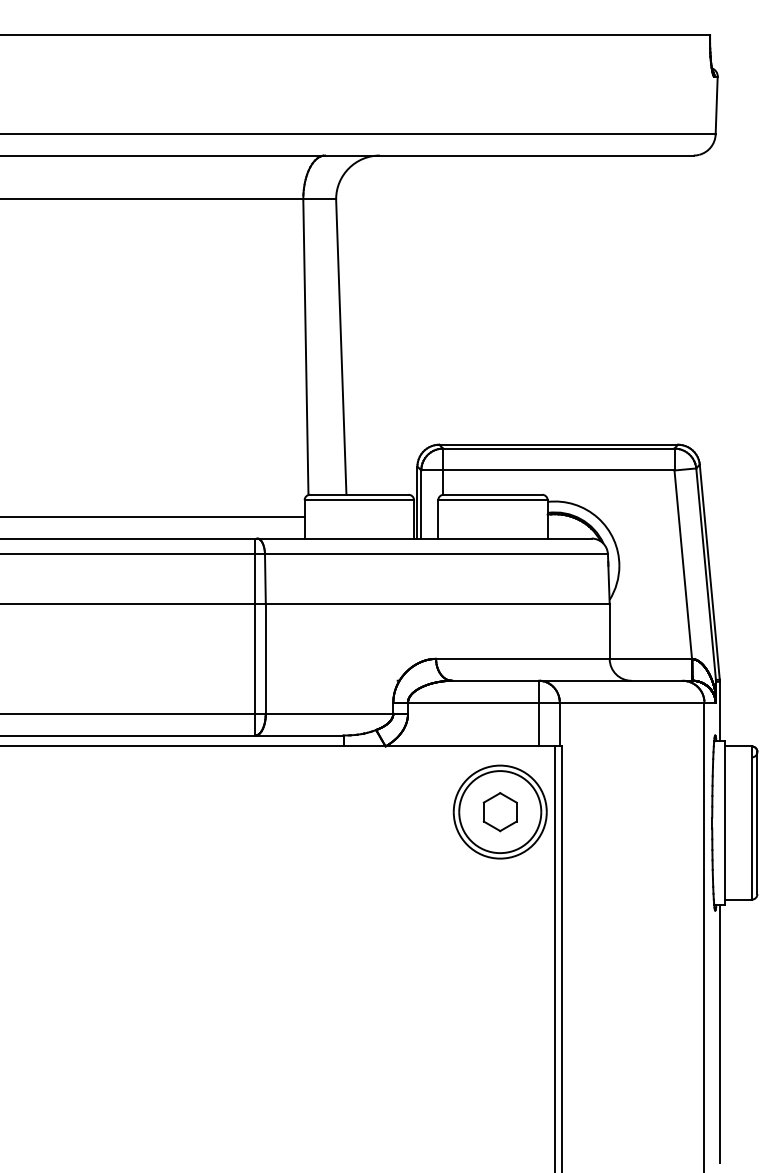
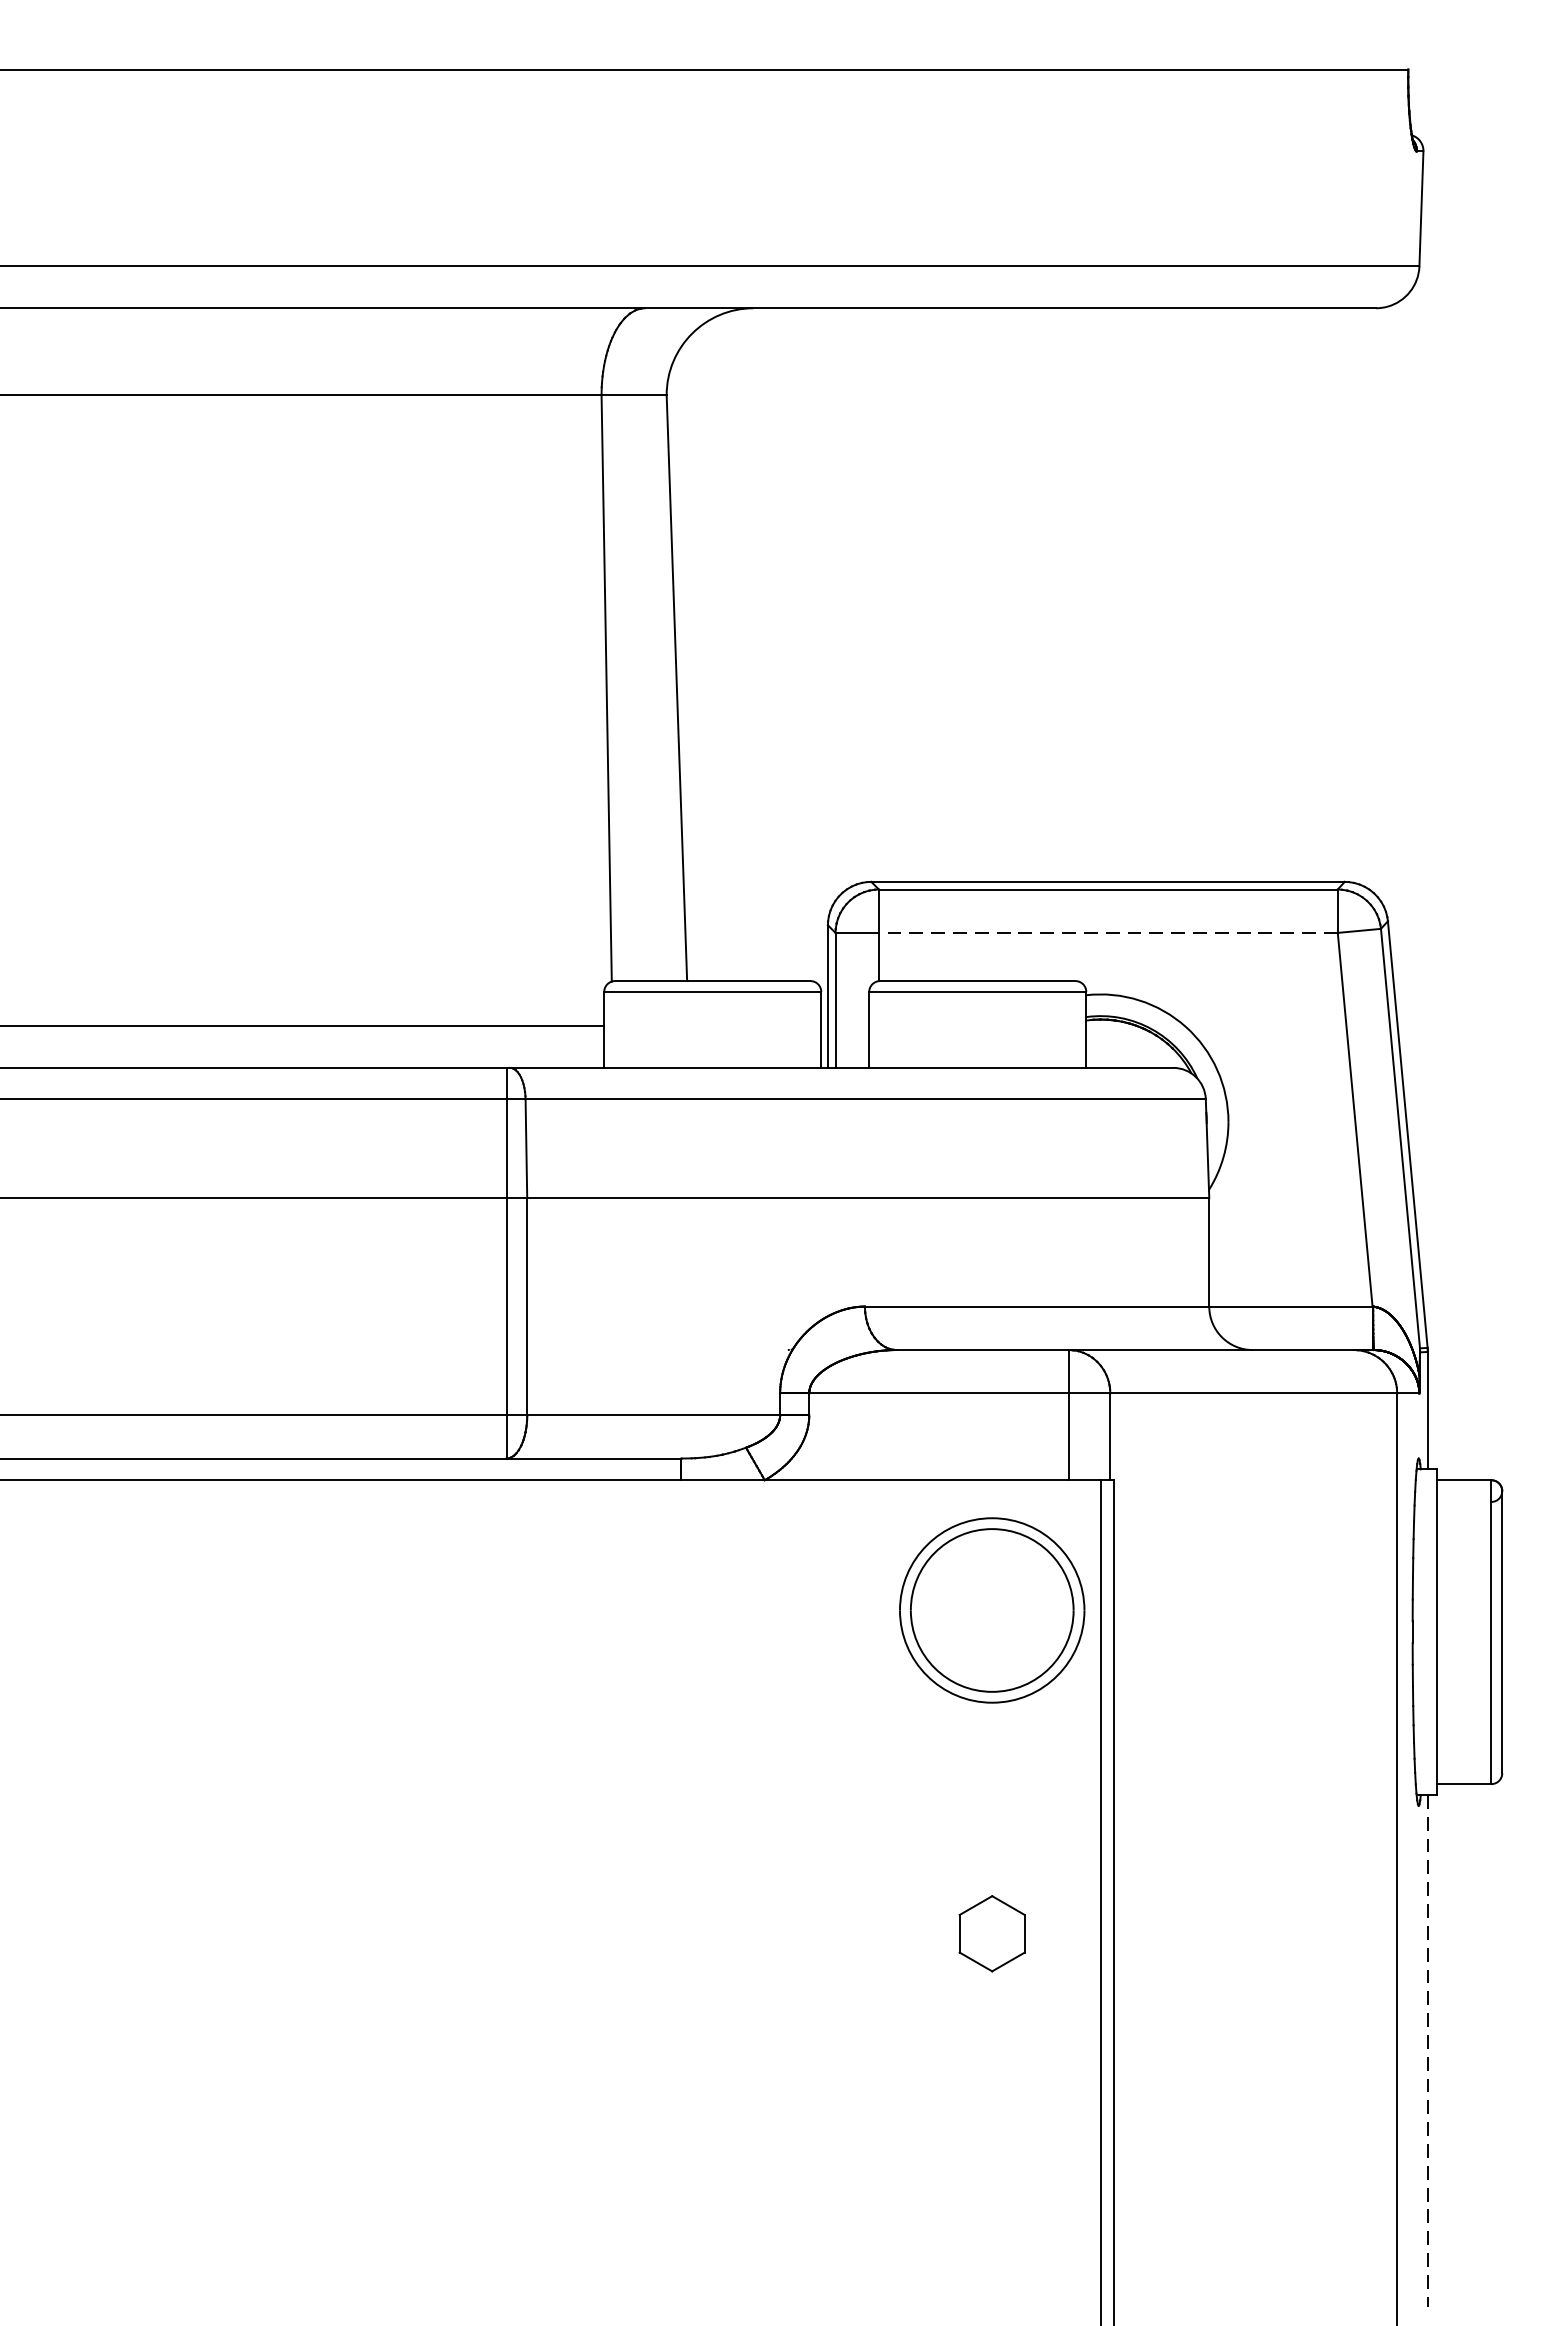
line: (558, 470) -> (1107, 932), solid -> dashed
part: (499, 812) -> (990, 1934), moved
line: (719, 1034) -> (1427, 2051), solid -> dashed

